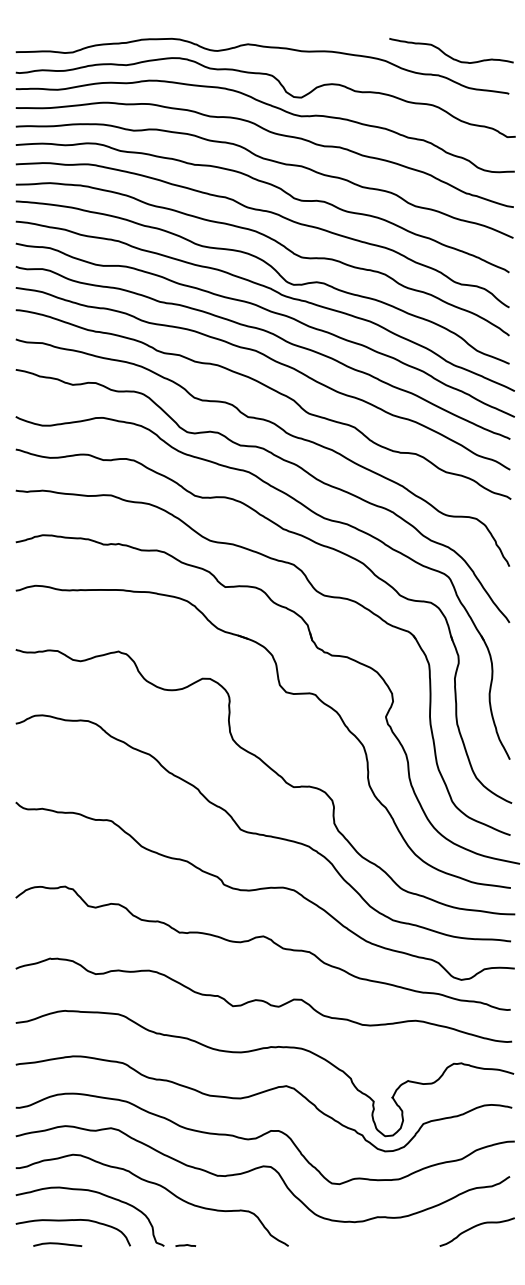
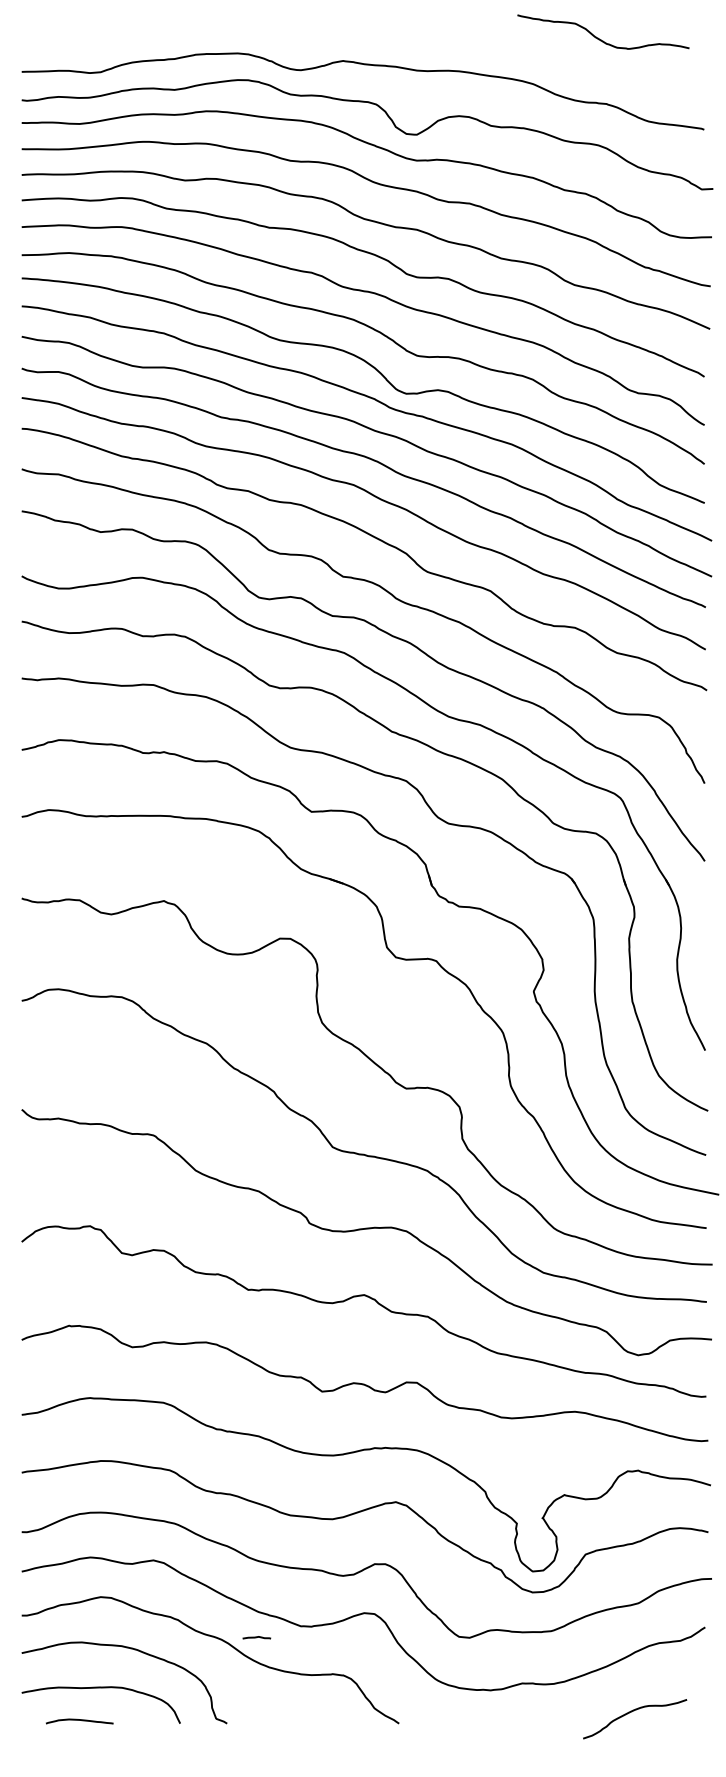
curve: (447, 54) -> (598, 37), moved
curve: (476, 1226) -> (634, 1711), moved
line: (185, 1245) -> (256, 1637), moved

